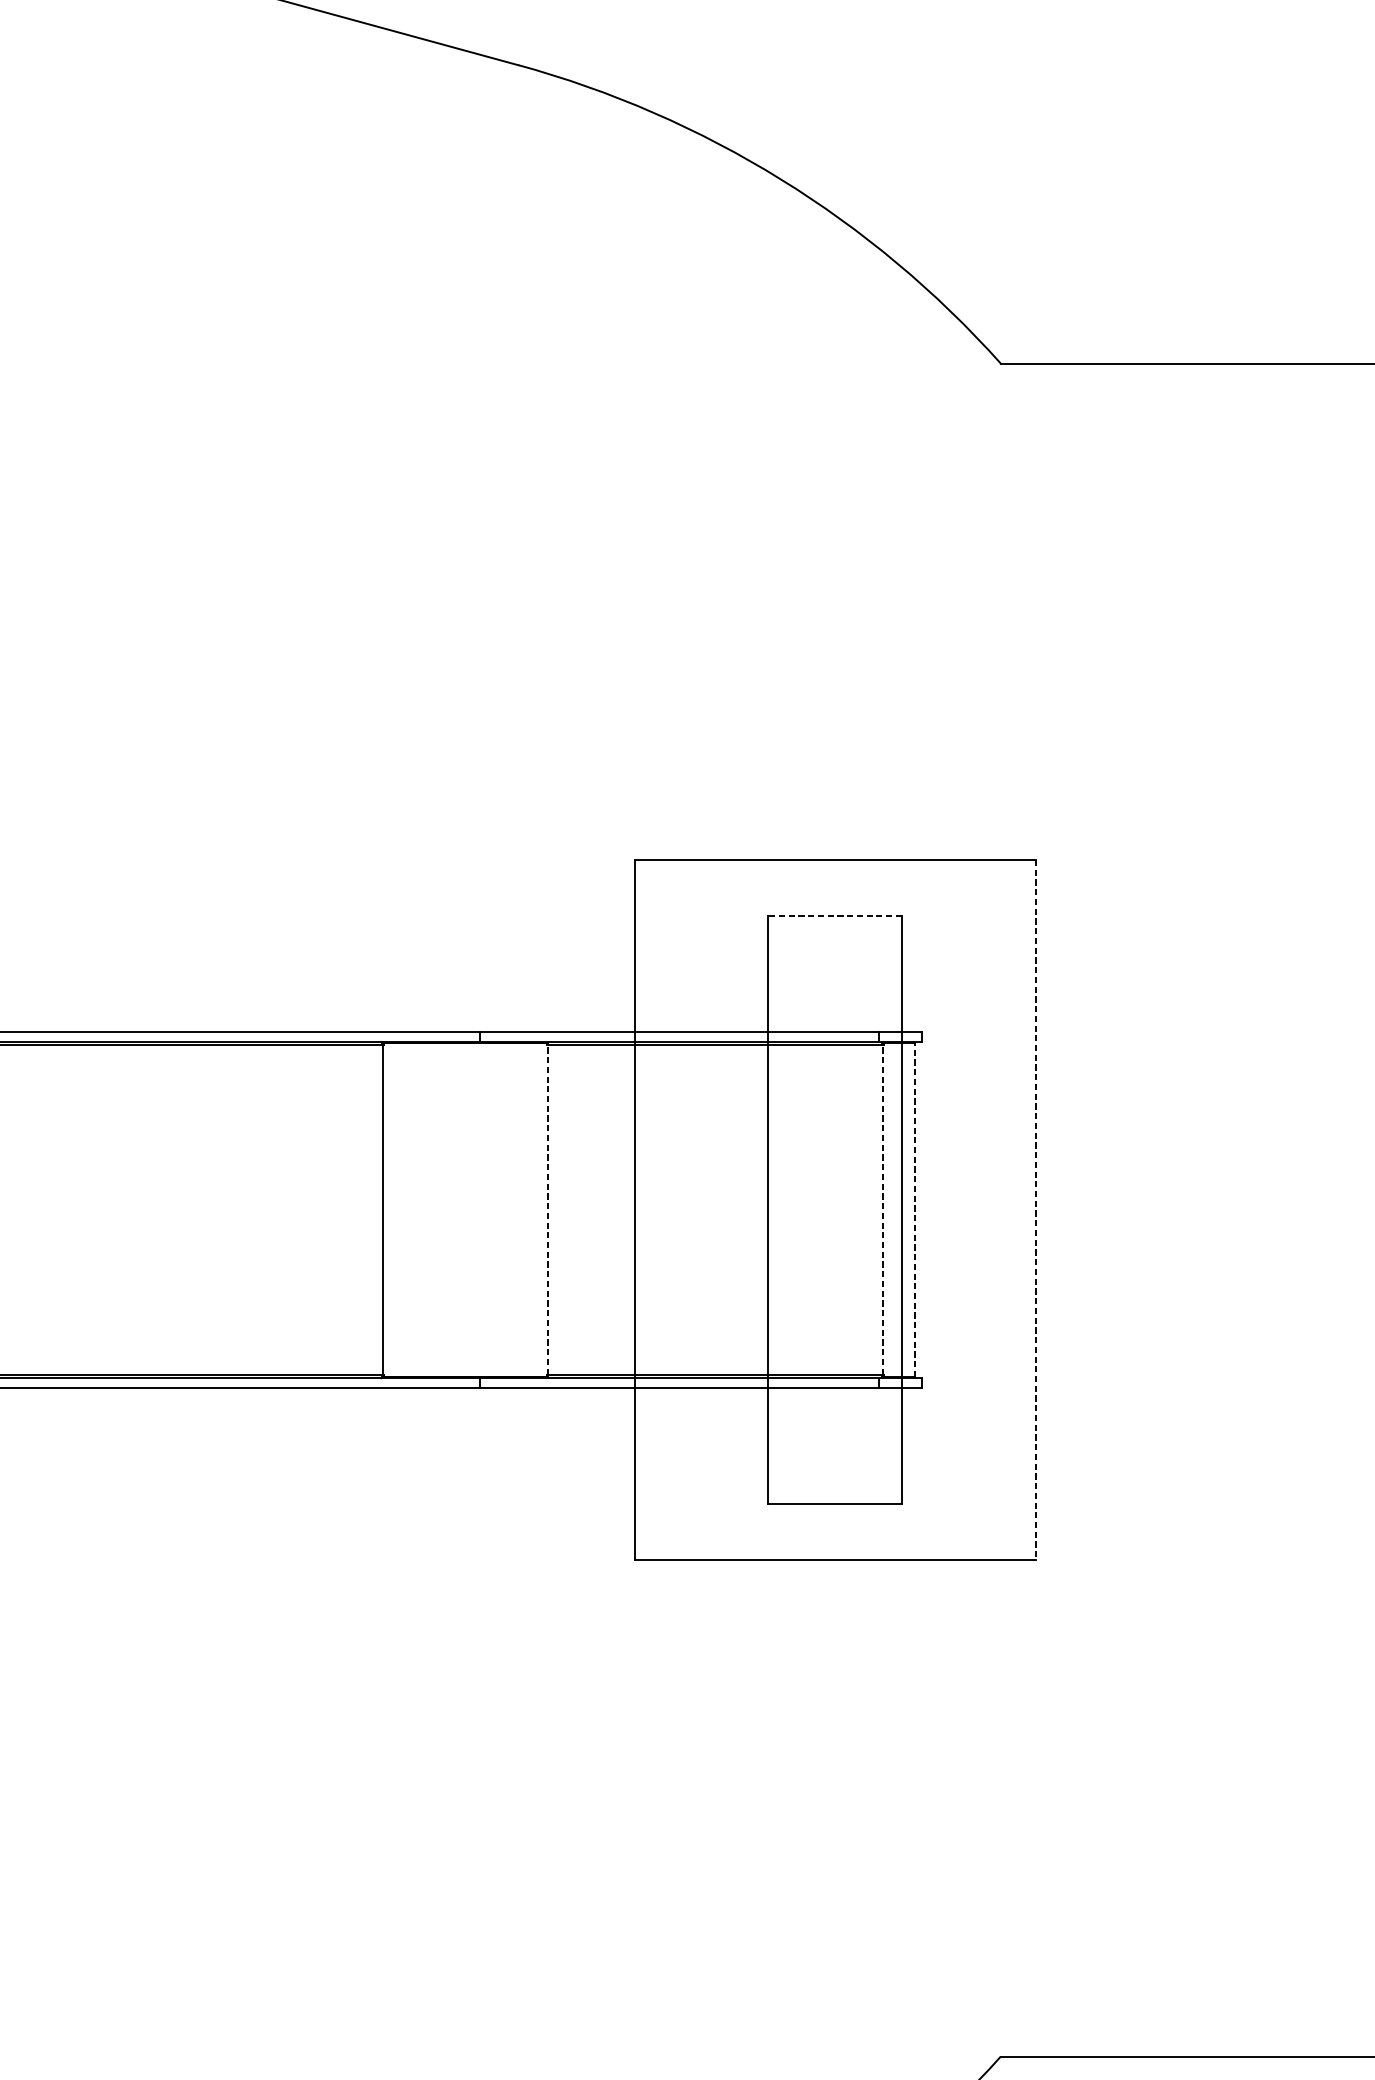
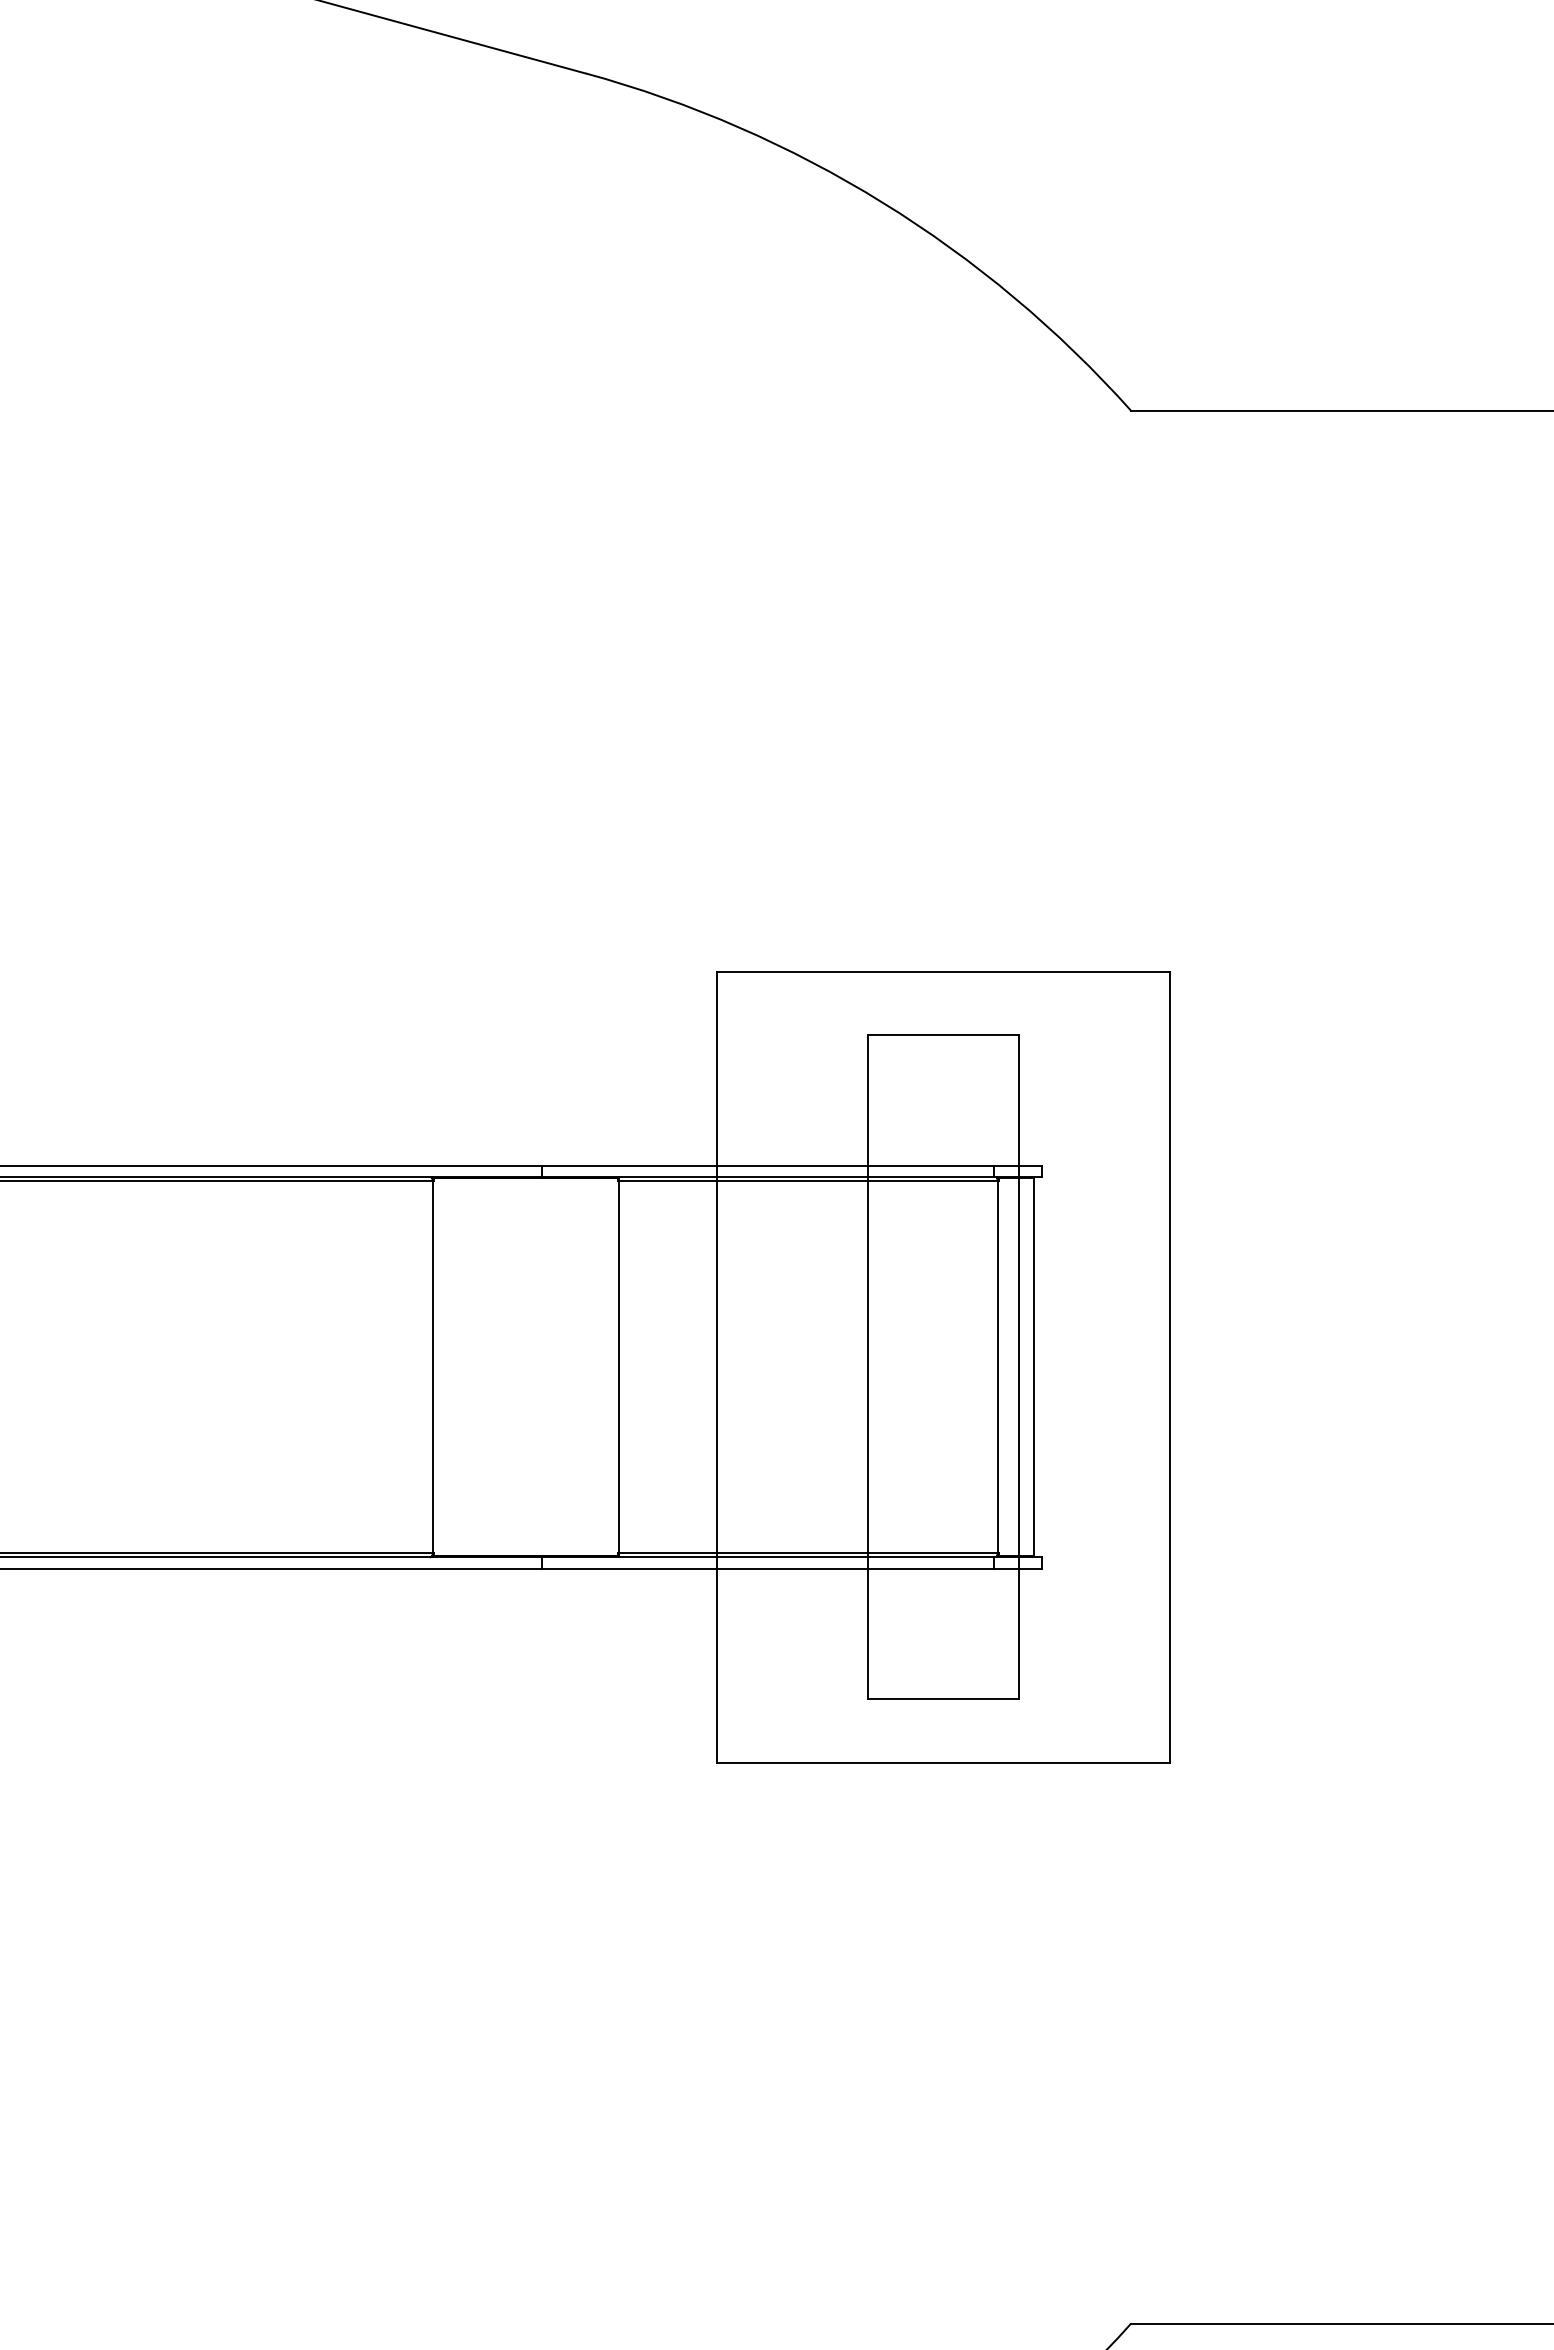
line: (834, 916) -> (943, 1035), dashed -> solid
line: (548, 1209) -> (619, 1366), dashed -> solid
line: (882, 1209) -> (997, 1366), dashed -> solid
line: (914, 1210) -> (1033, 1367), dashed -> solid
line: (1035, 1210) -> (1170, 1367), dashed -> solid

